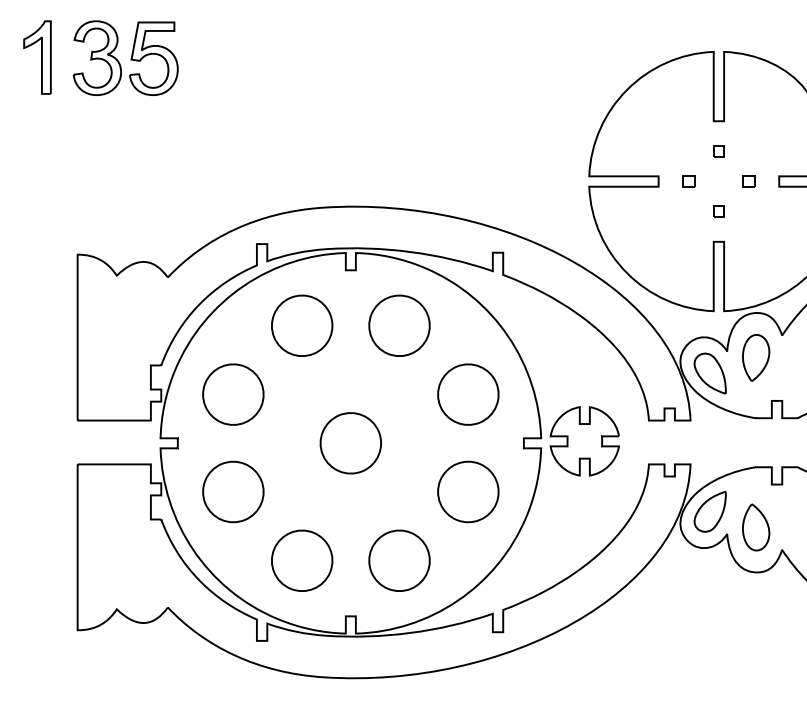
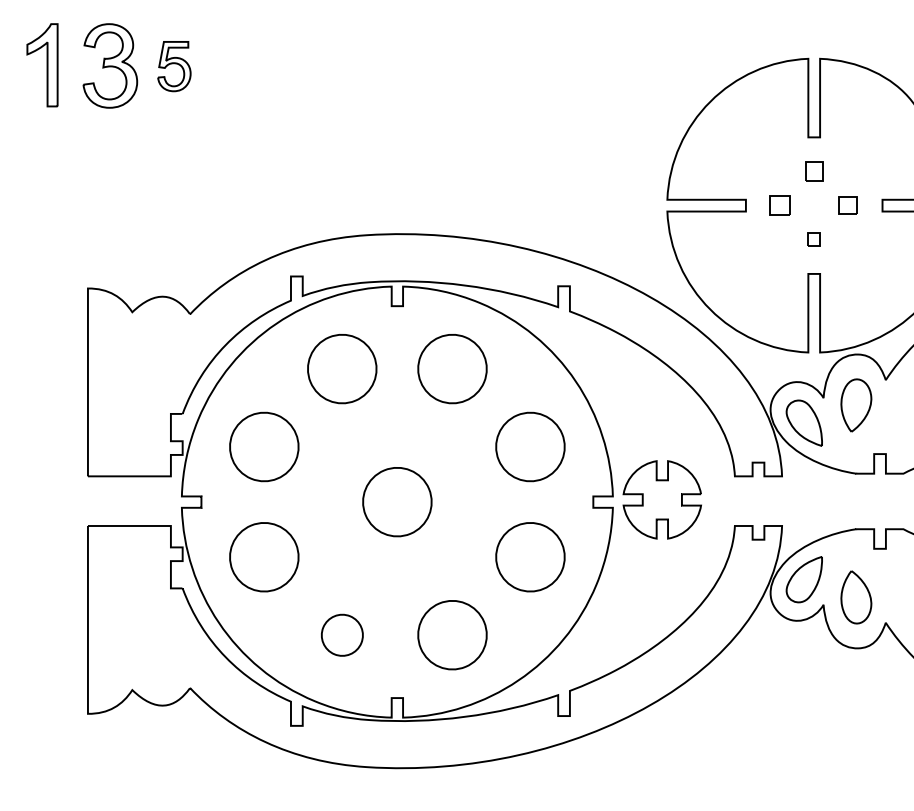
part: (154, 58) -> (174, 66), size x0.6
part: (718, 151) -> (813, 171), size x1.4
part: (689, 181) -> (780, 205), size x1.6
part: (749, 181) -> (848, 205), size x1.4
part: (302, 561) -> (342, 635), size x0.6

